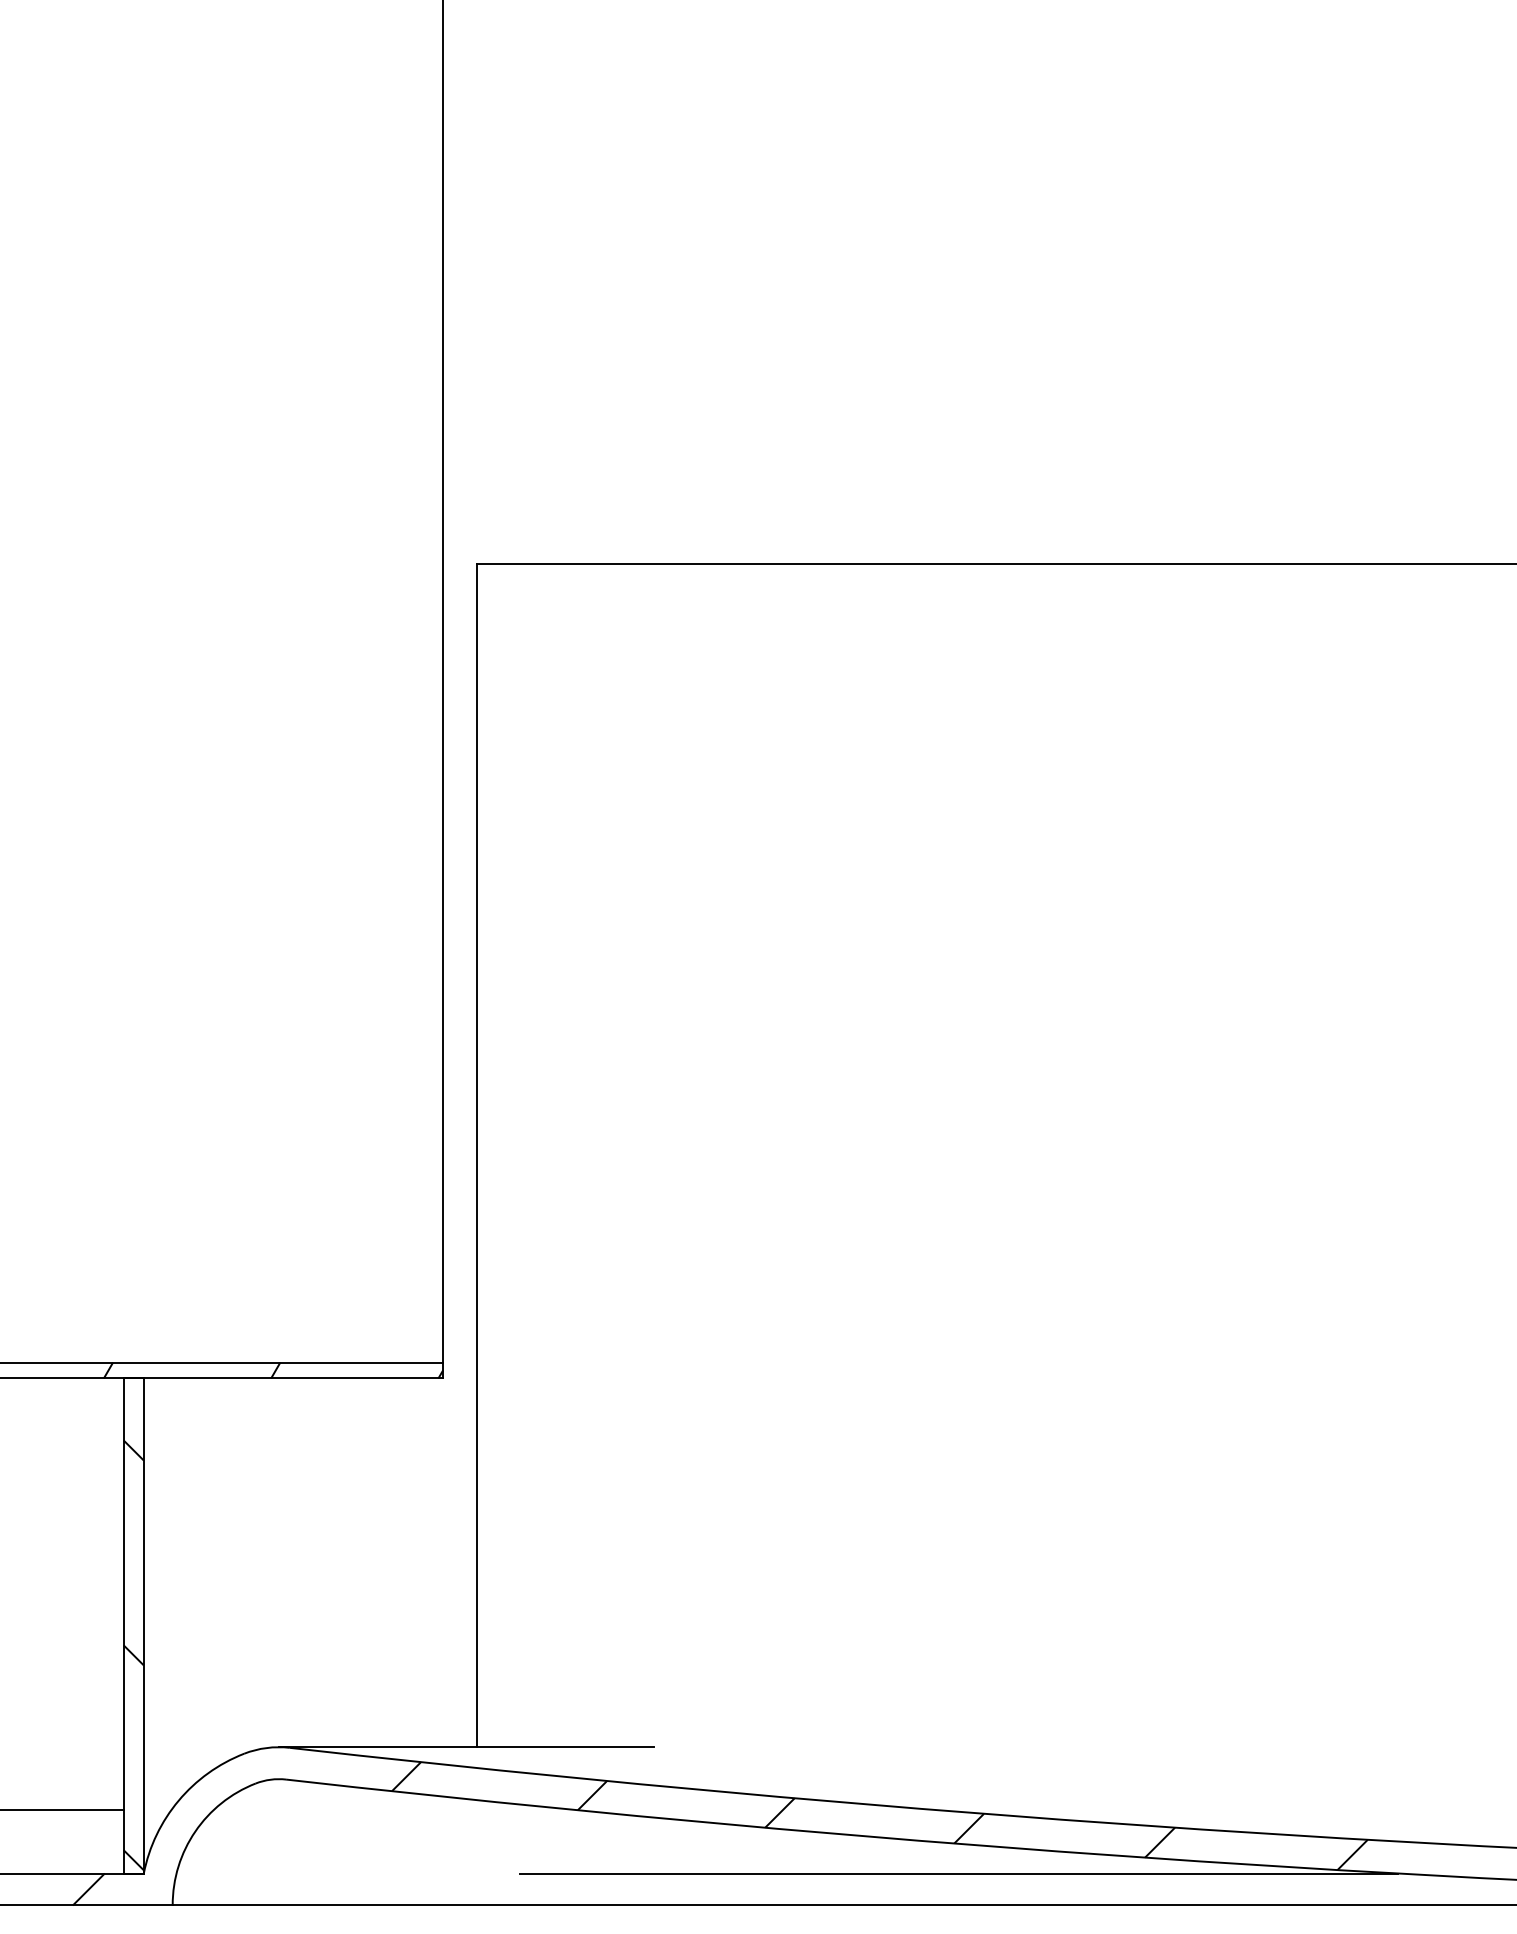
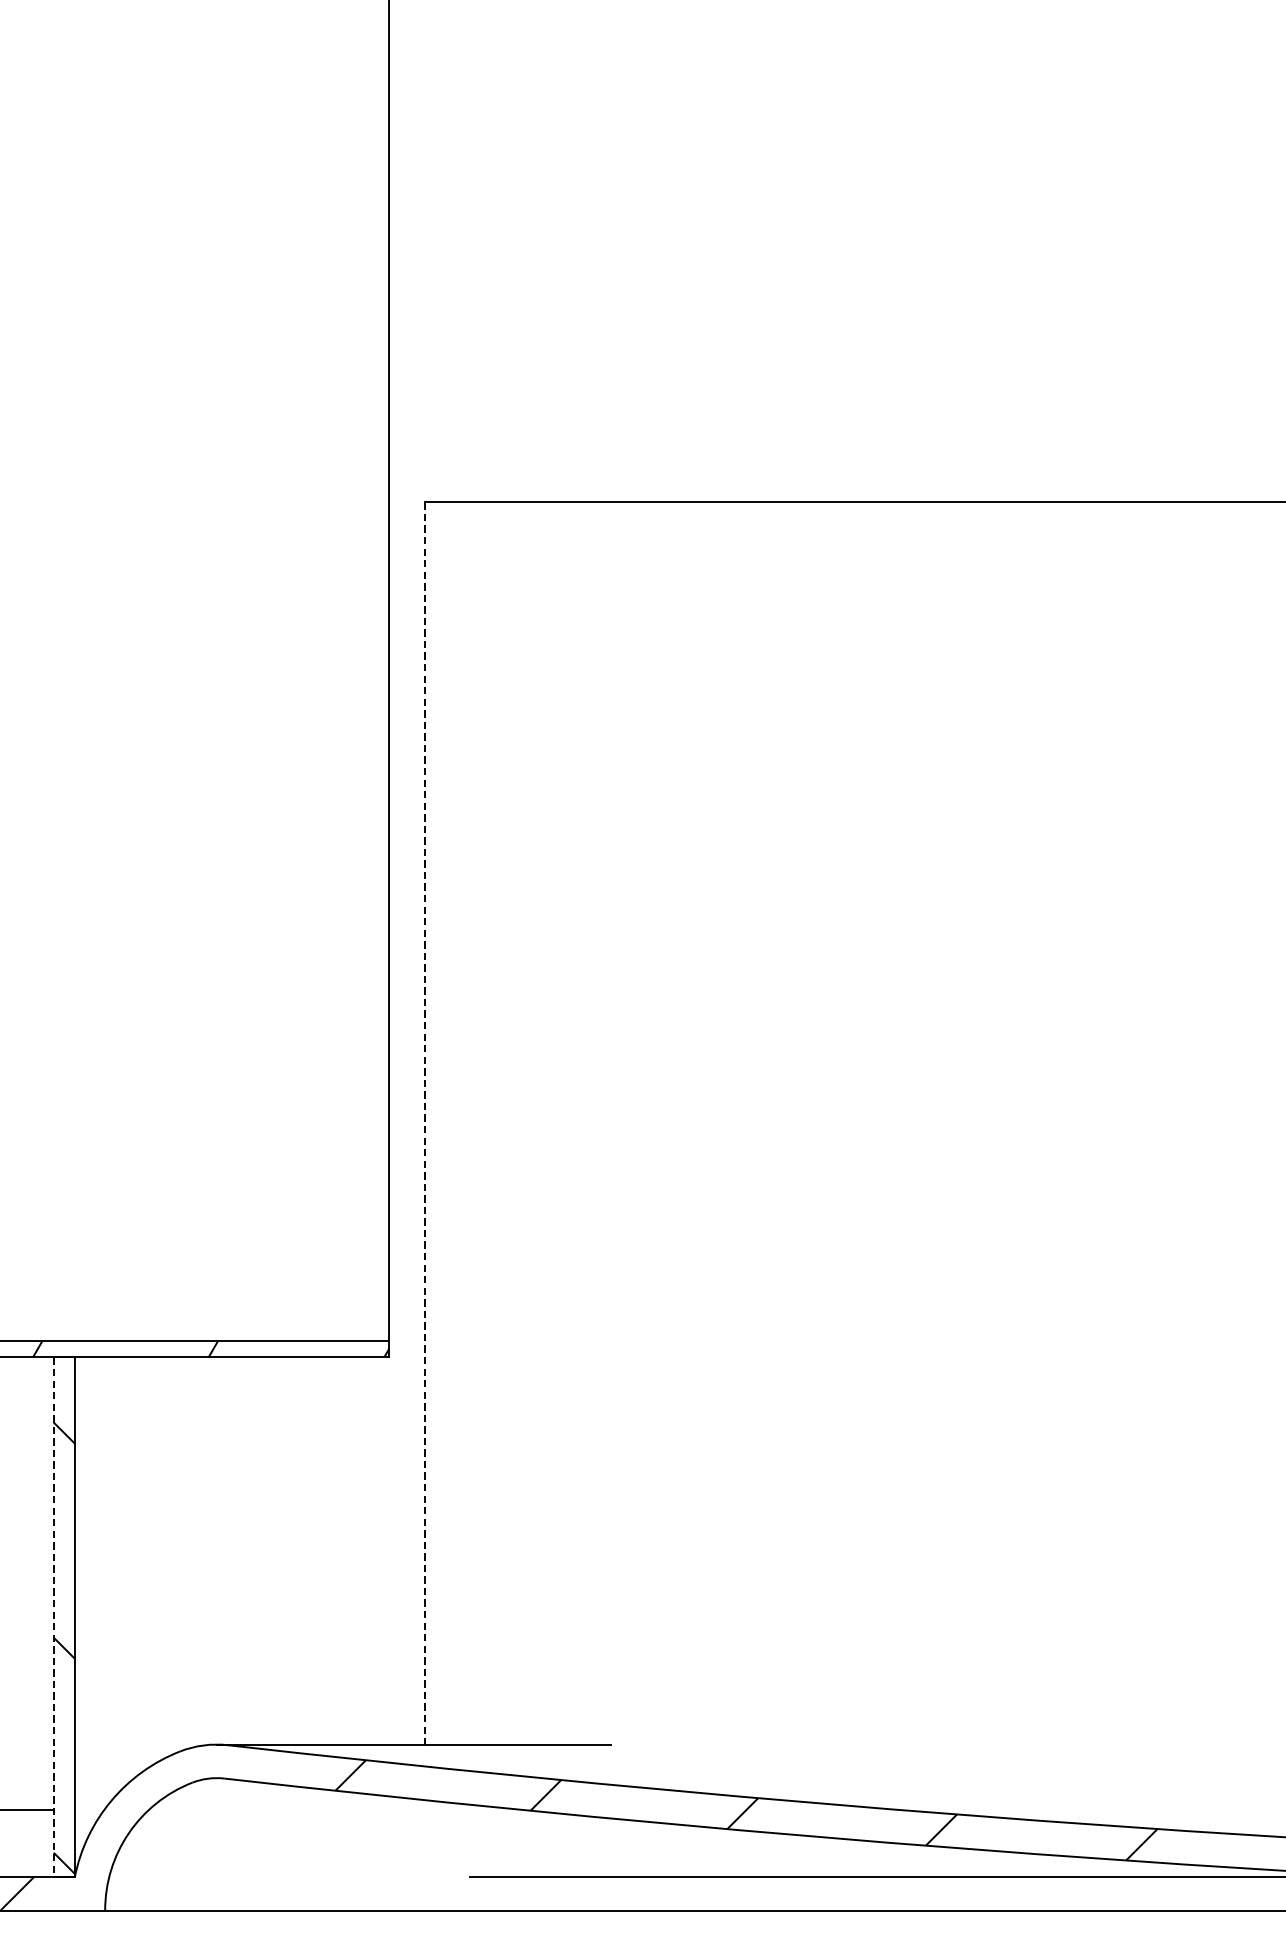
line: (477, 1155) -> (425, 1123), solid -> dashed
line: (123, 1626) -> (53, 1617), solid -> dashed

